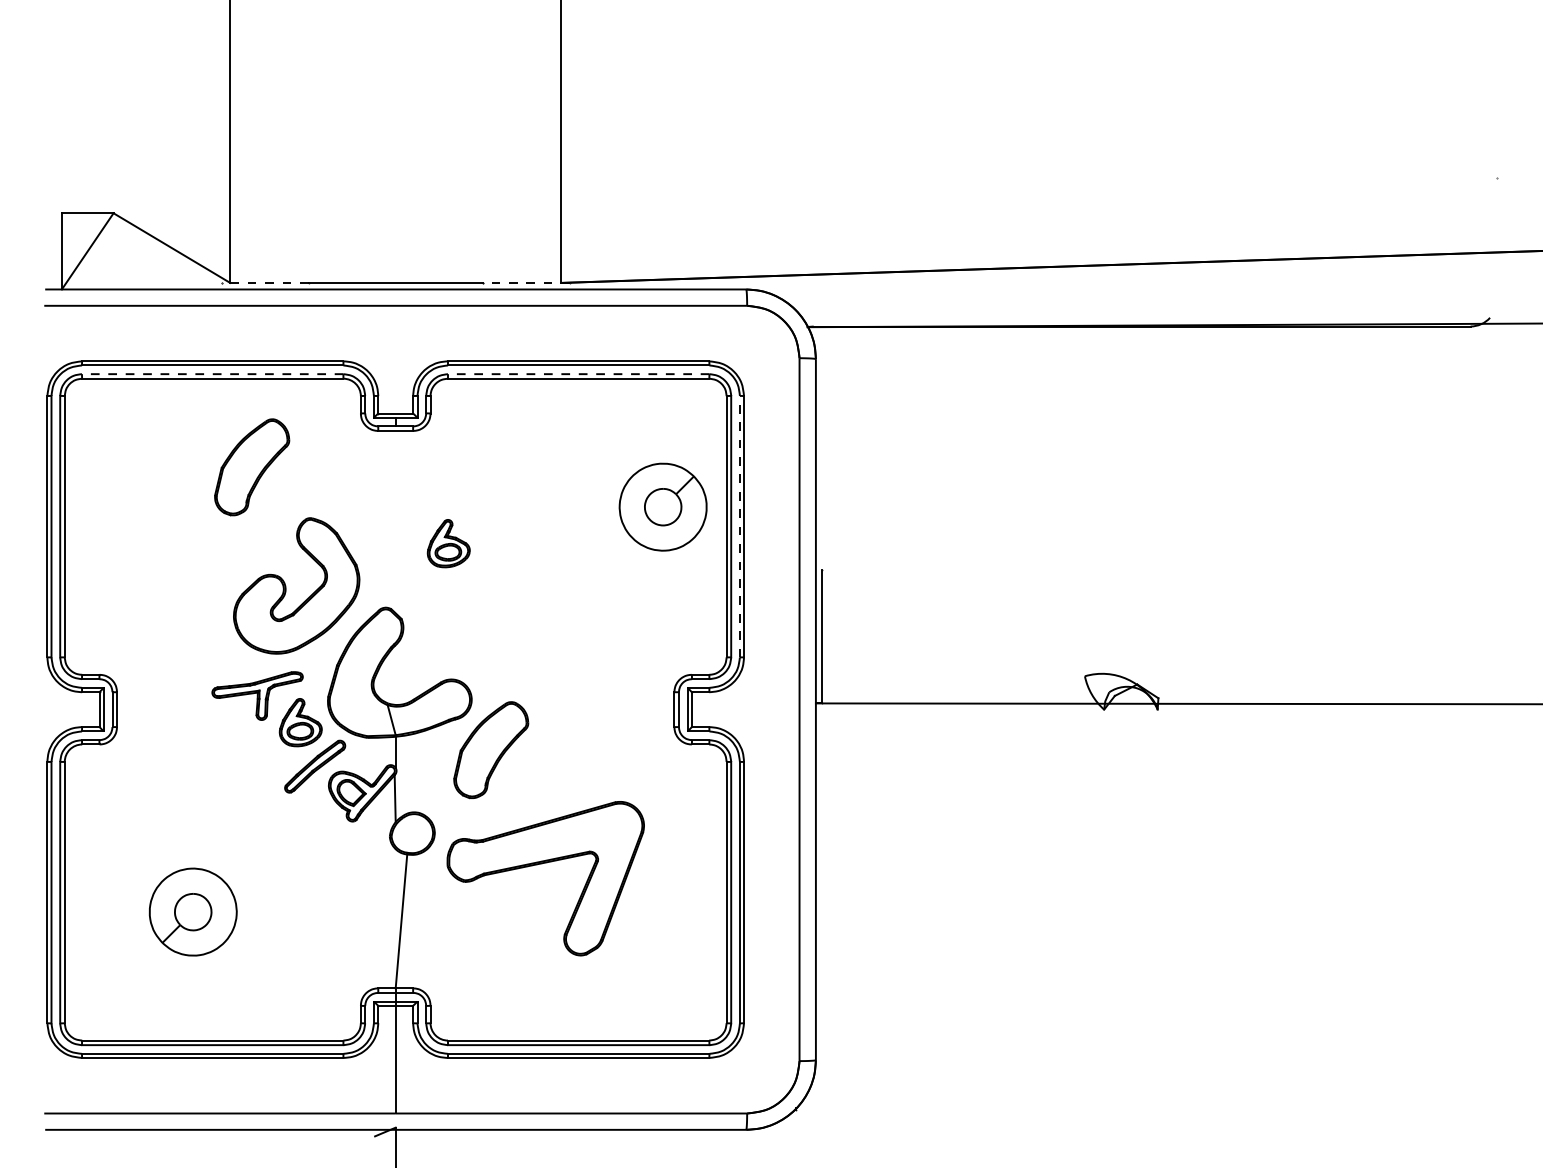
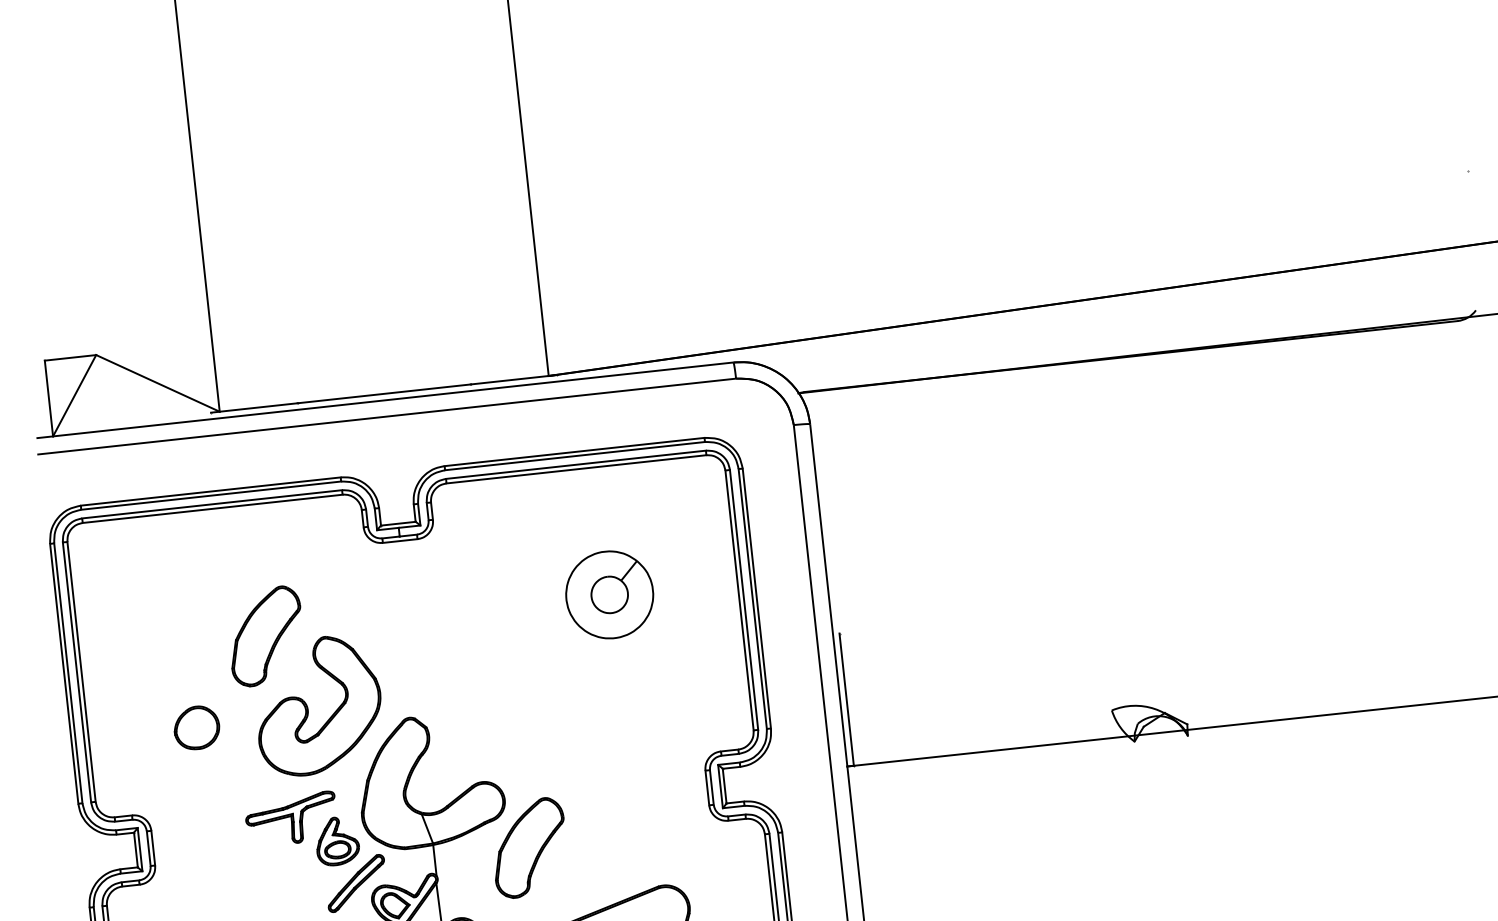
line: (265, 282) -> (254, 407), dashed -> solid
line: (526, 282) -> (514, 379), dashed -> solid
line: (212, 374) -> (211, 504), dashed -> solid
line: (578, 374) -> (575, 465), dashed -> solid
part: (252, 467) -> (266, 636), moved
part: (662, 506) -> (608, 594), moved
line: (739, 526) -> (752, 598), dashed -> solid
part: (448, 543) -> (464, 647), removed
part: (173, 594) -> (196, 727), added

